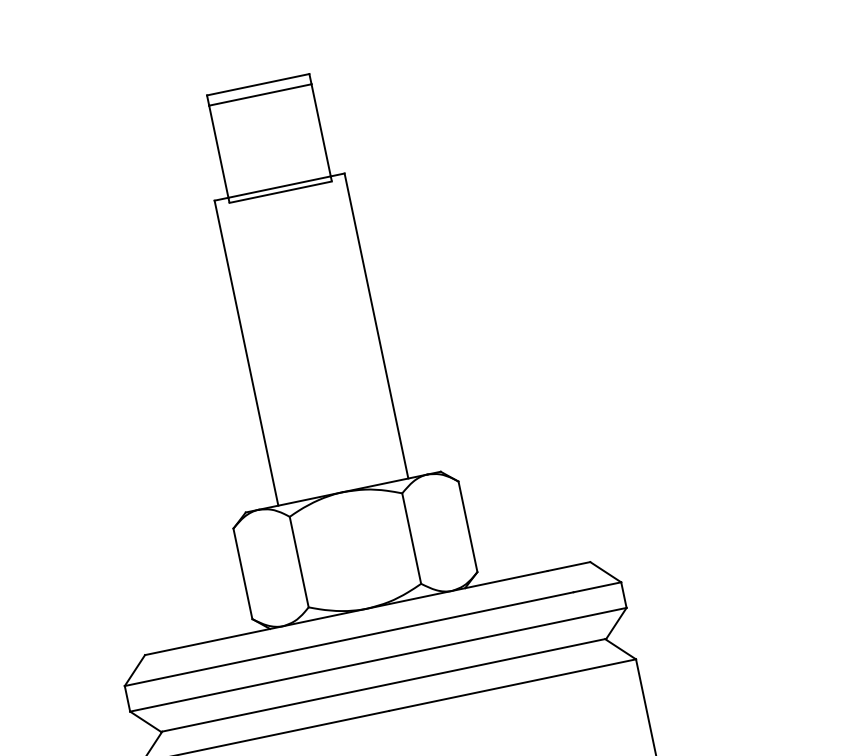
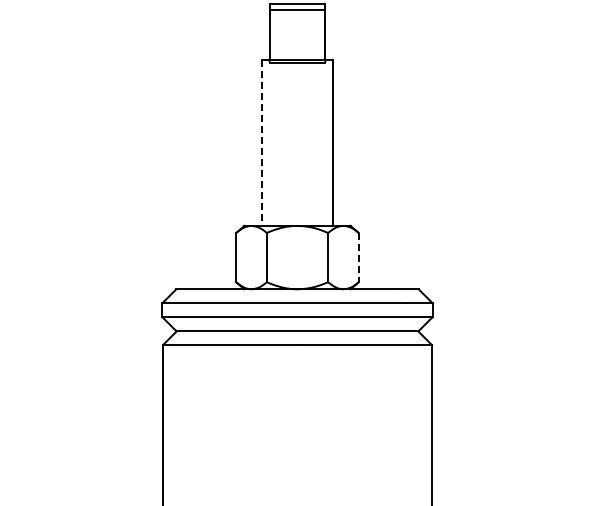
line: (247, 354) -> (262, 143), solid -> dashed
line: (467, 526) -> (358, 257), solid -> dashed

